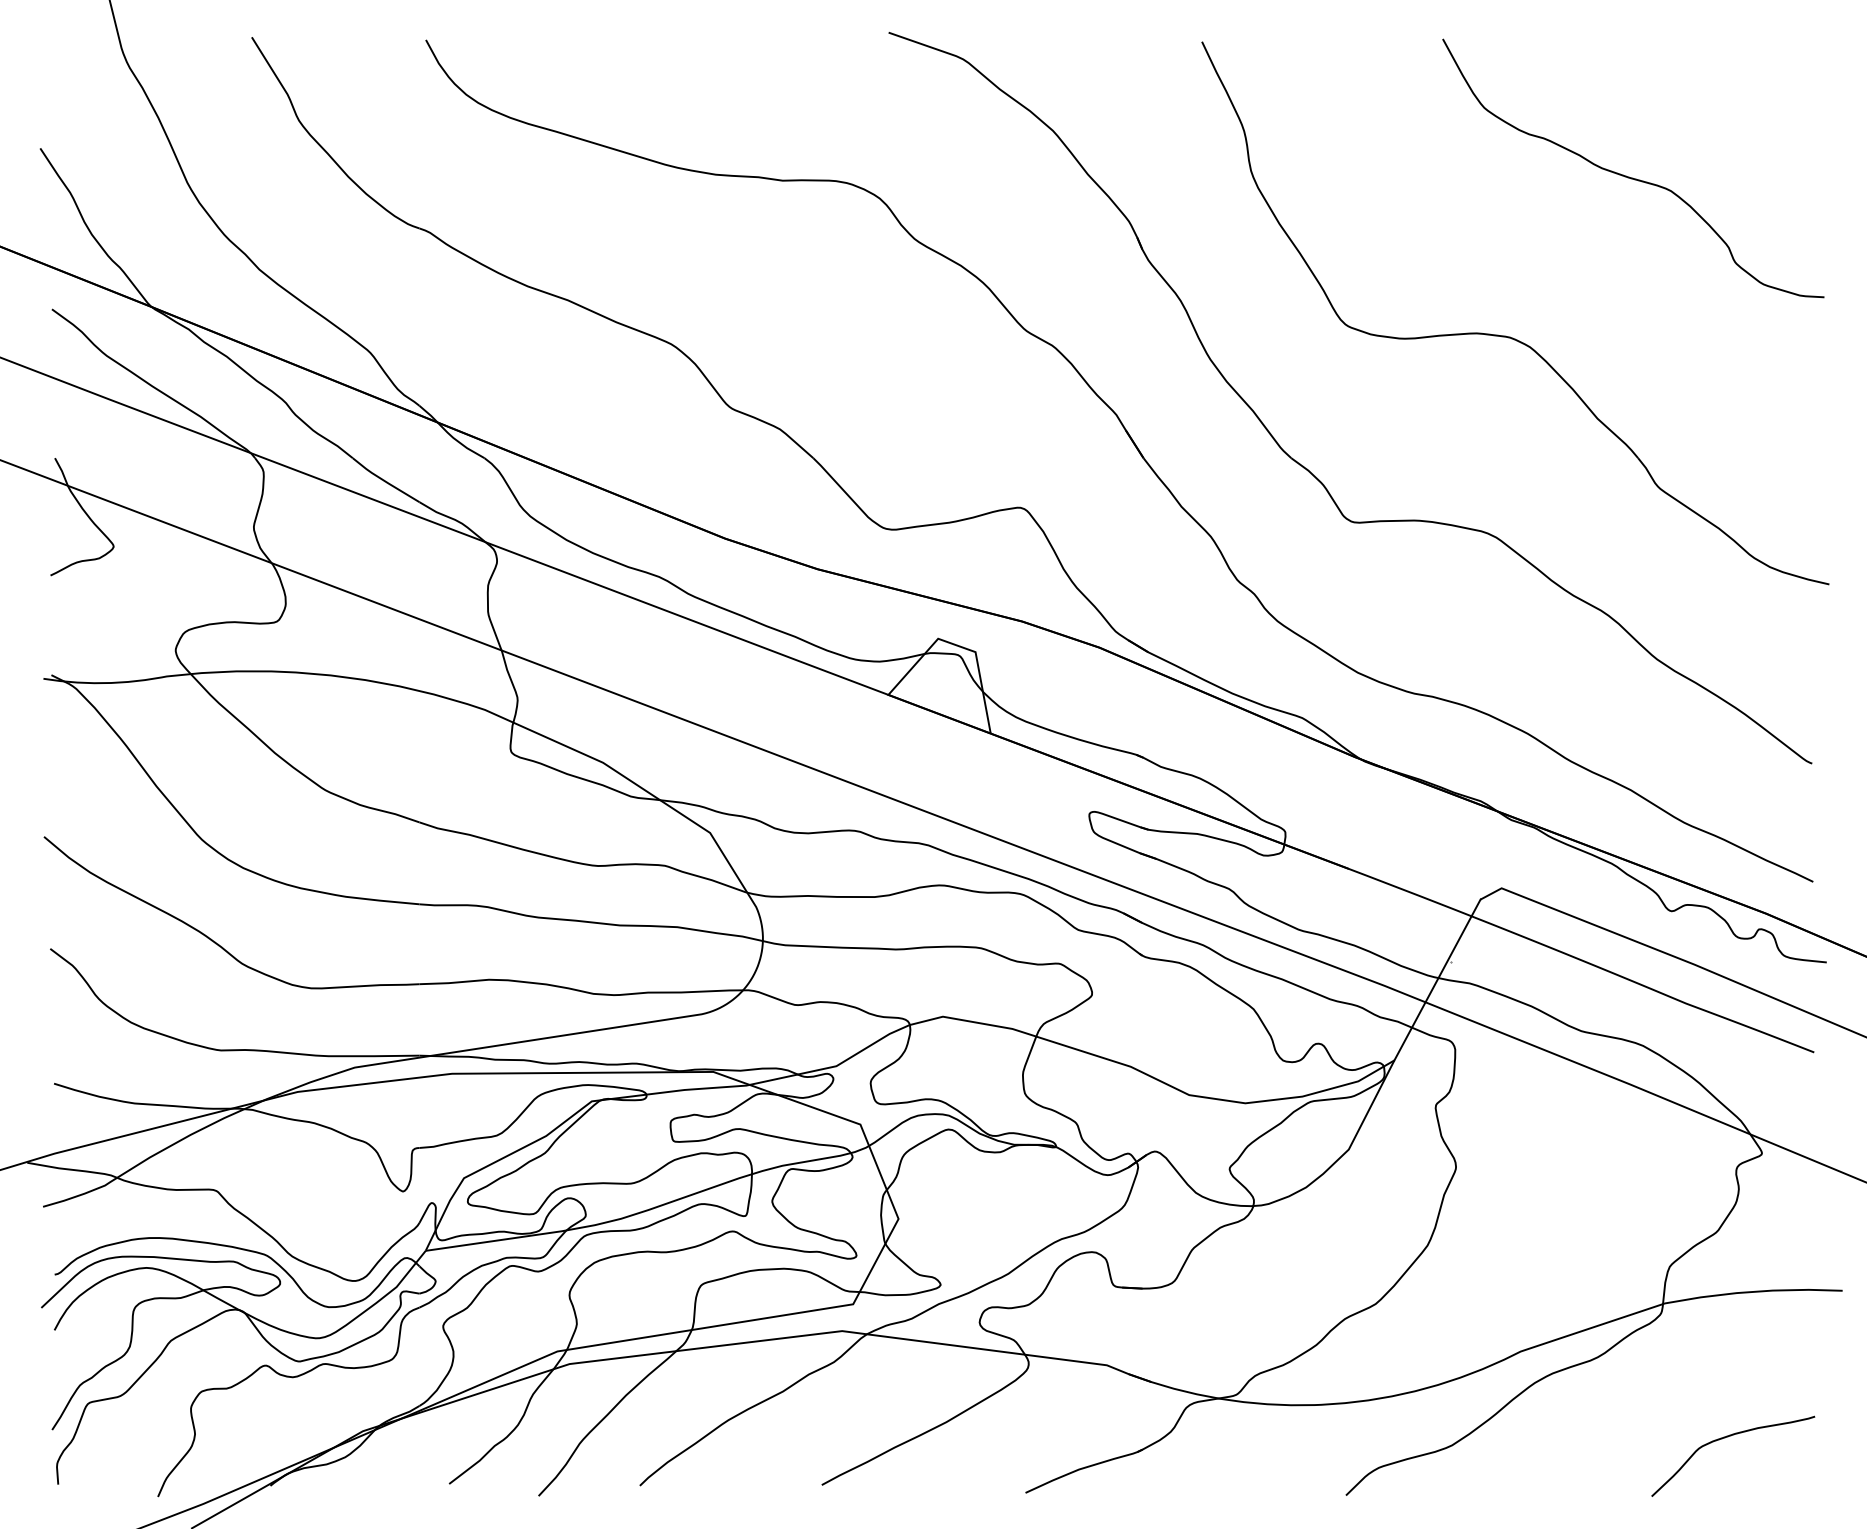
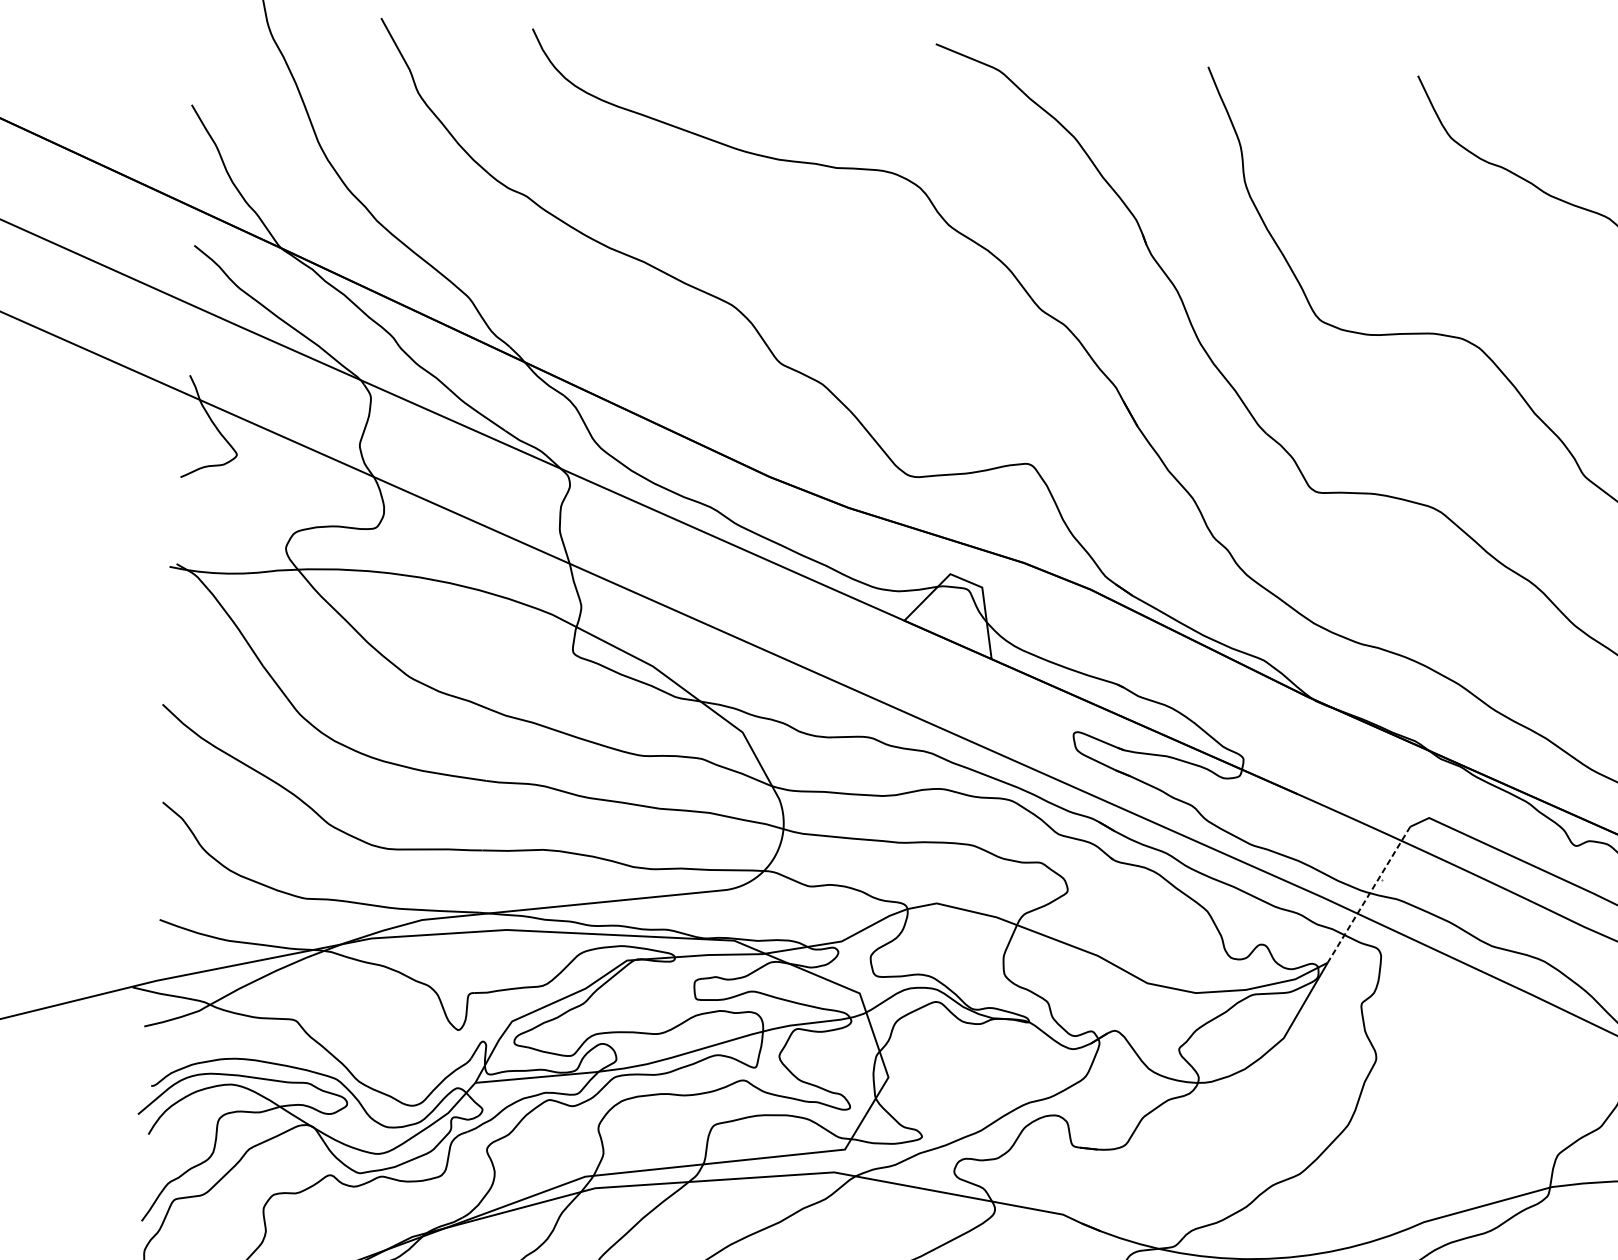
line: (1437, 980) -> (1368, 895), solid -> dashed

